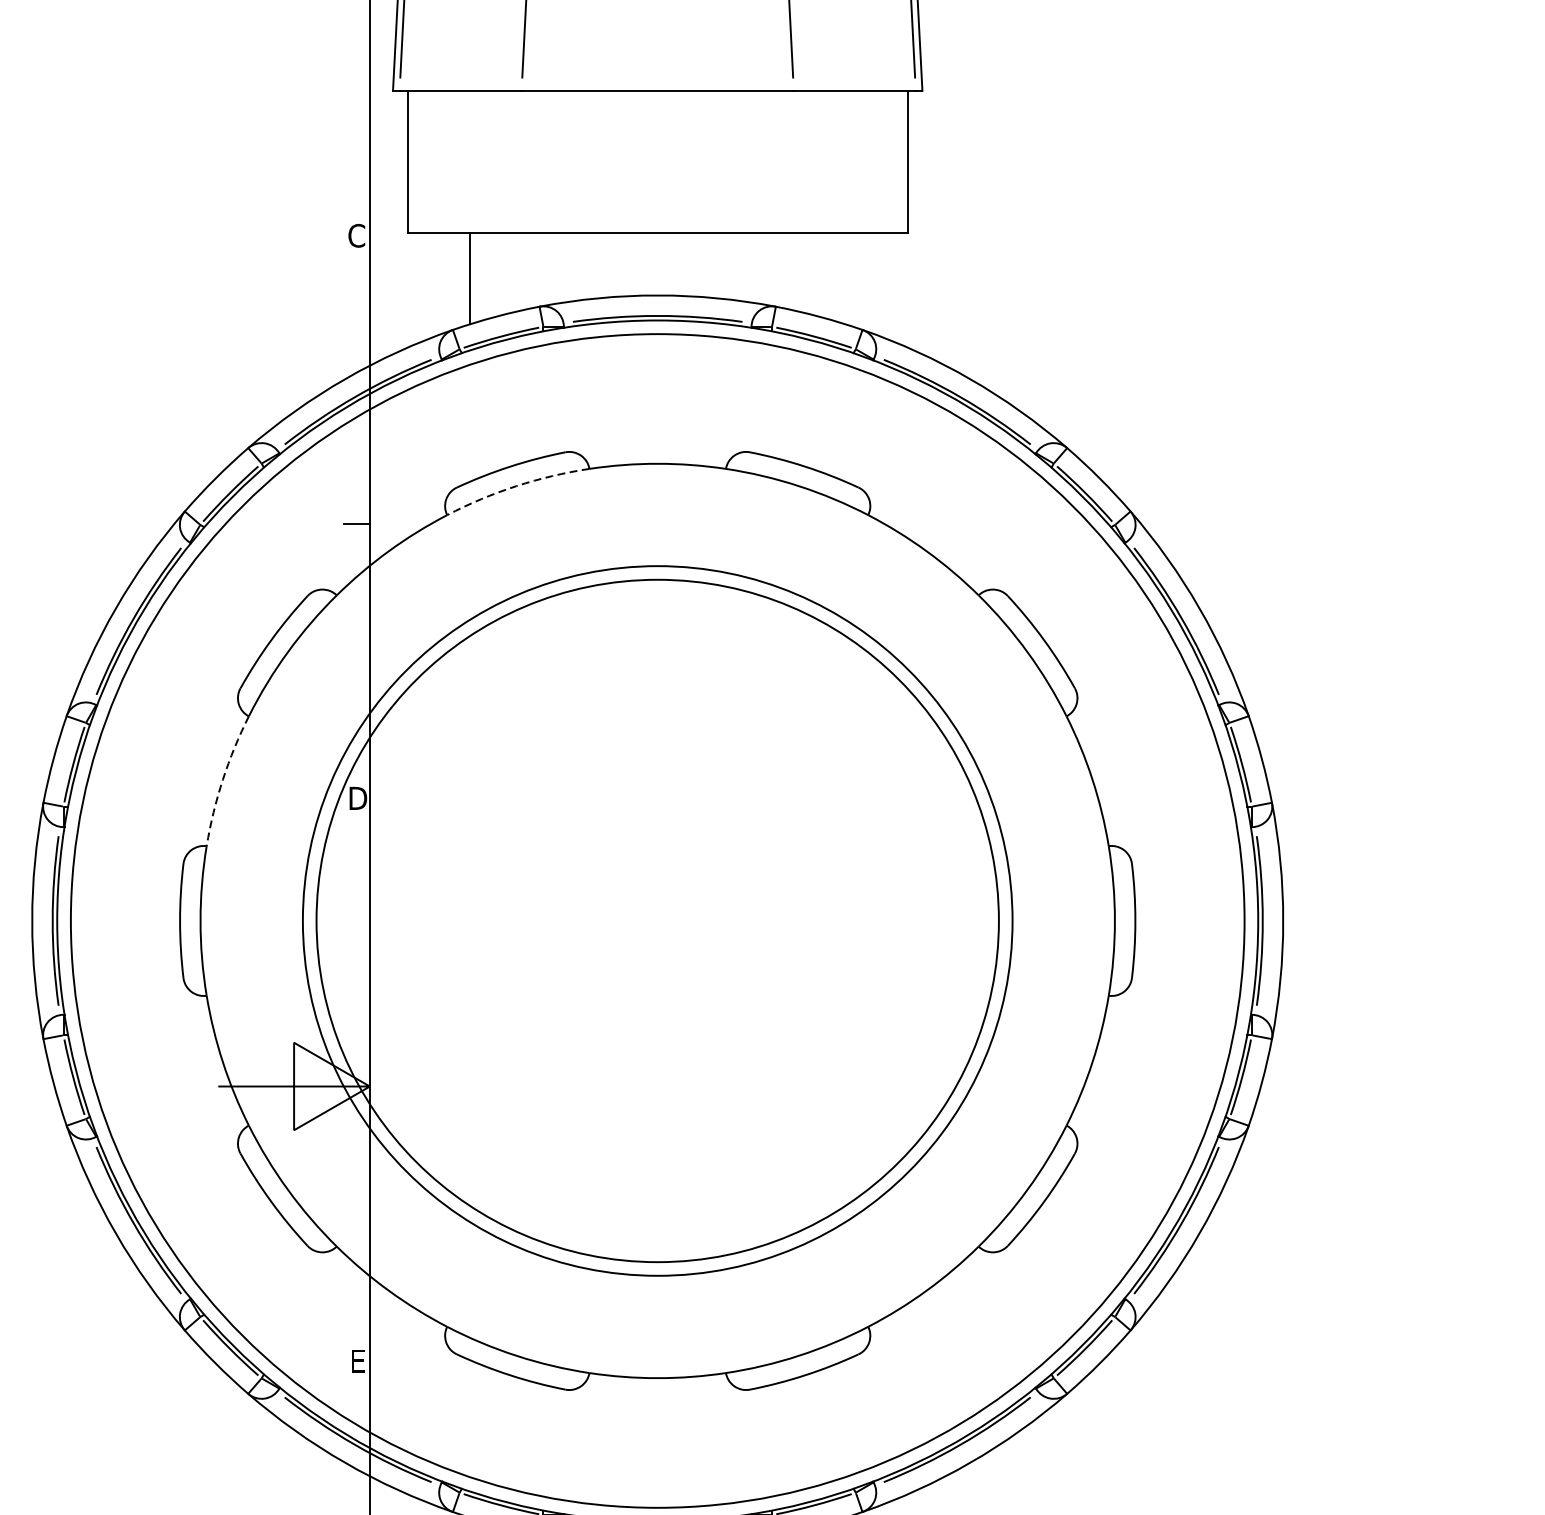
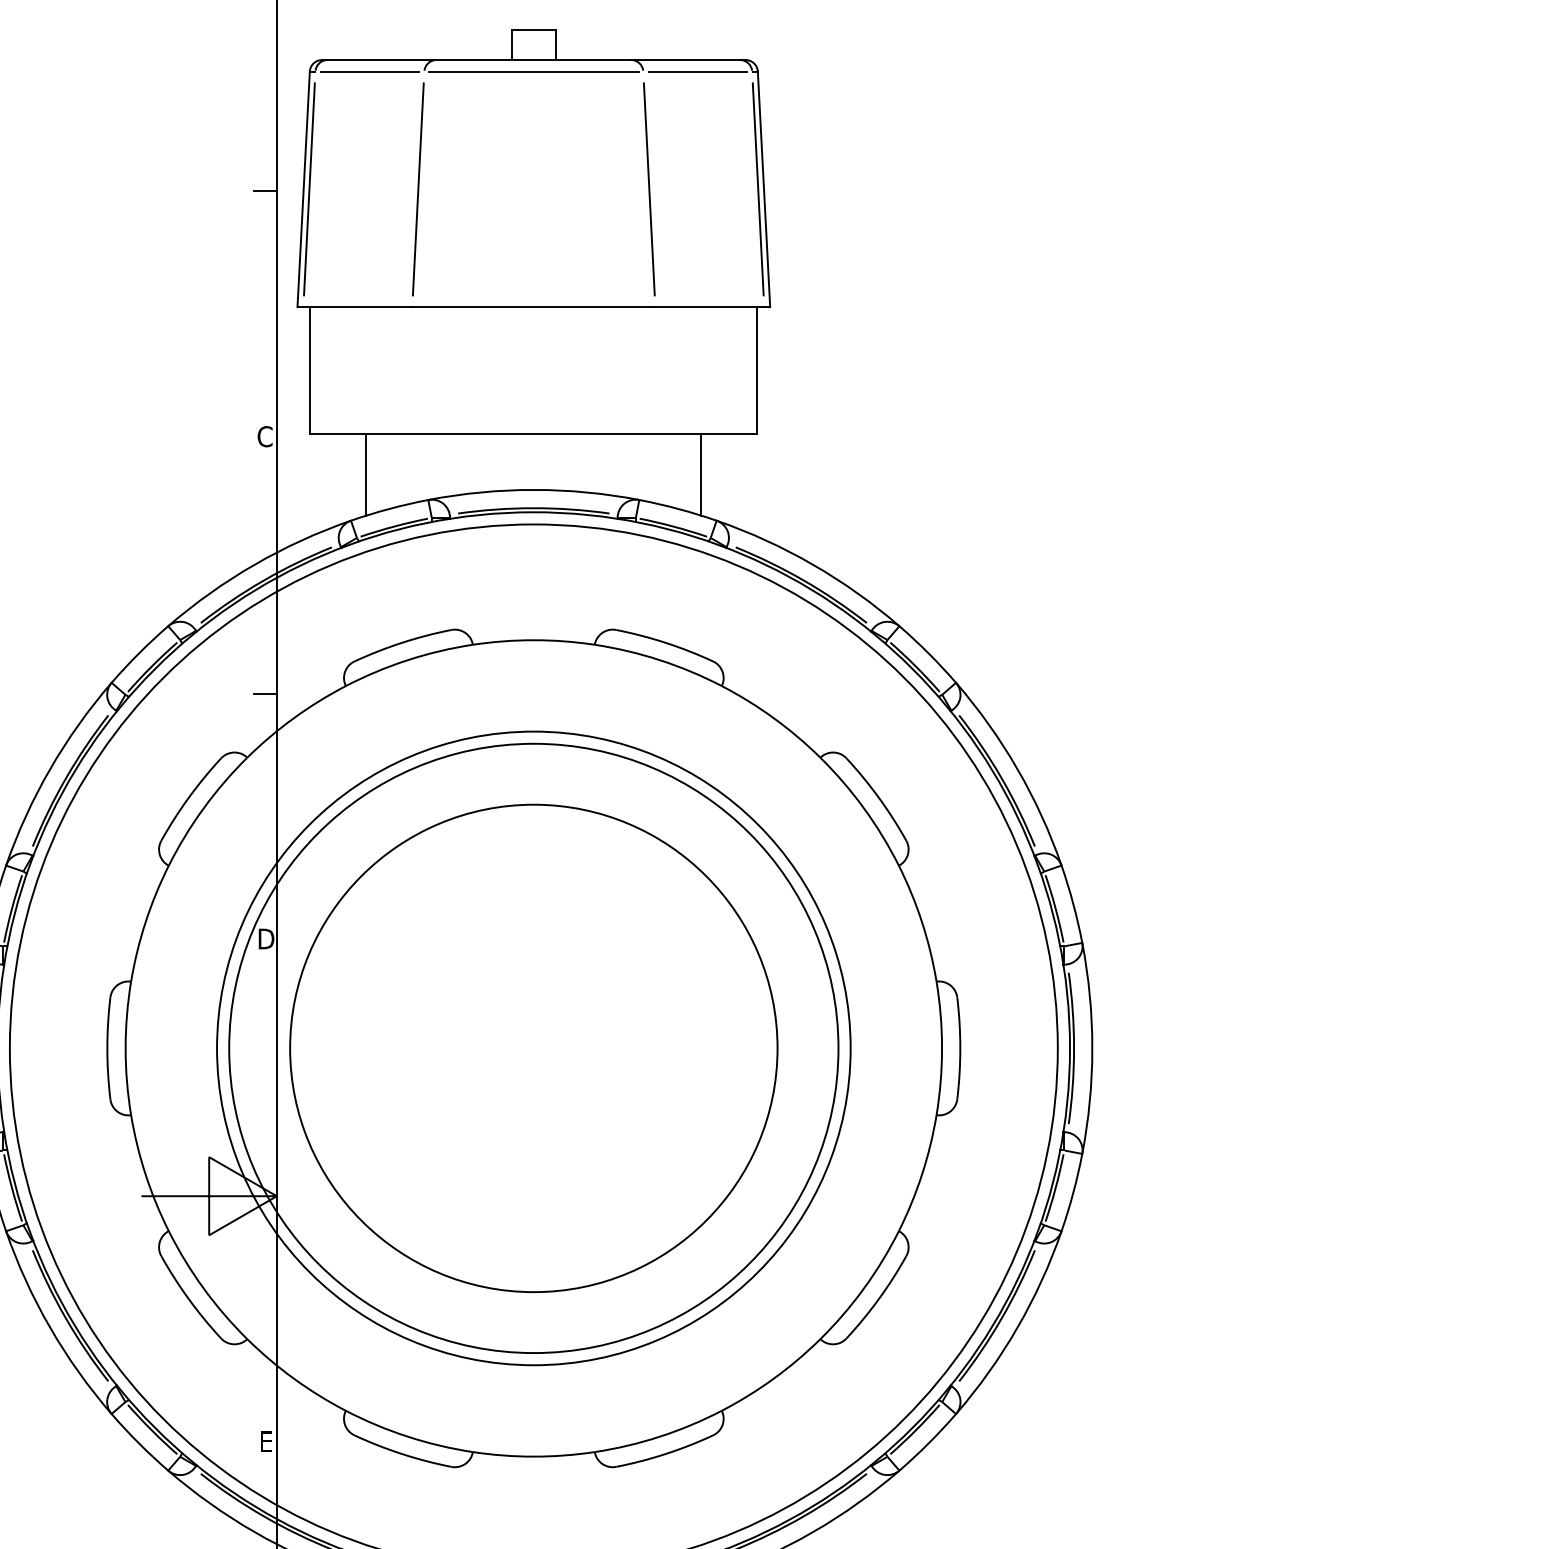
line: (845, 278) -> (701, 474), added
arc: (516, 486) -> (407, 660), dashed -> solid
arc: (222, 779) -> (145, 922), dashed -> solid
circle: (657, 919) -> (533, 1047), added

